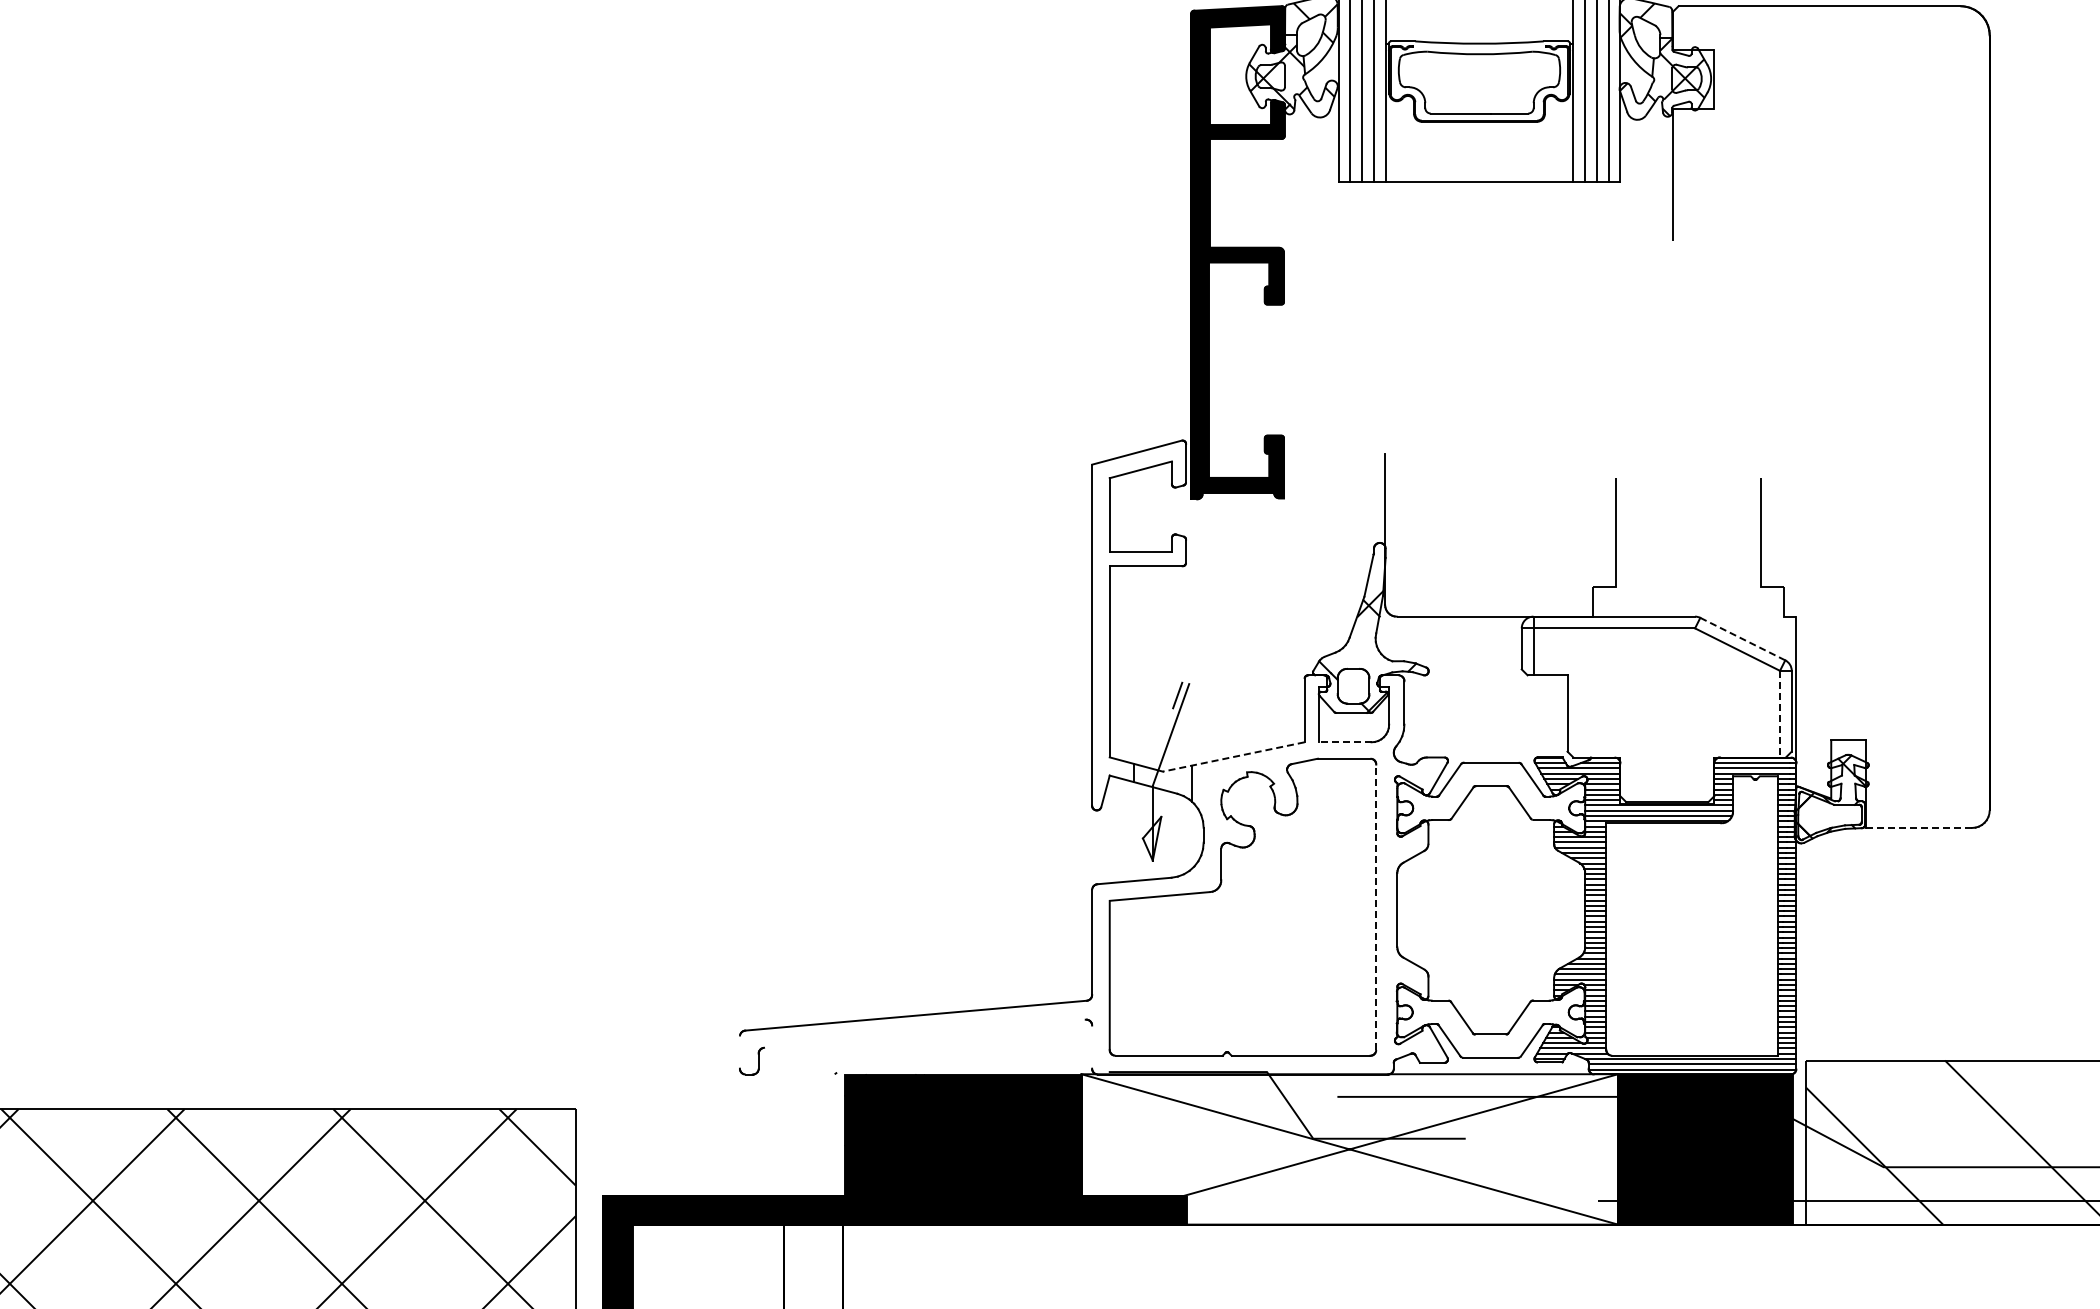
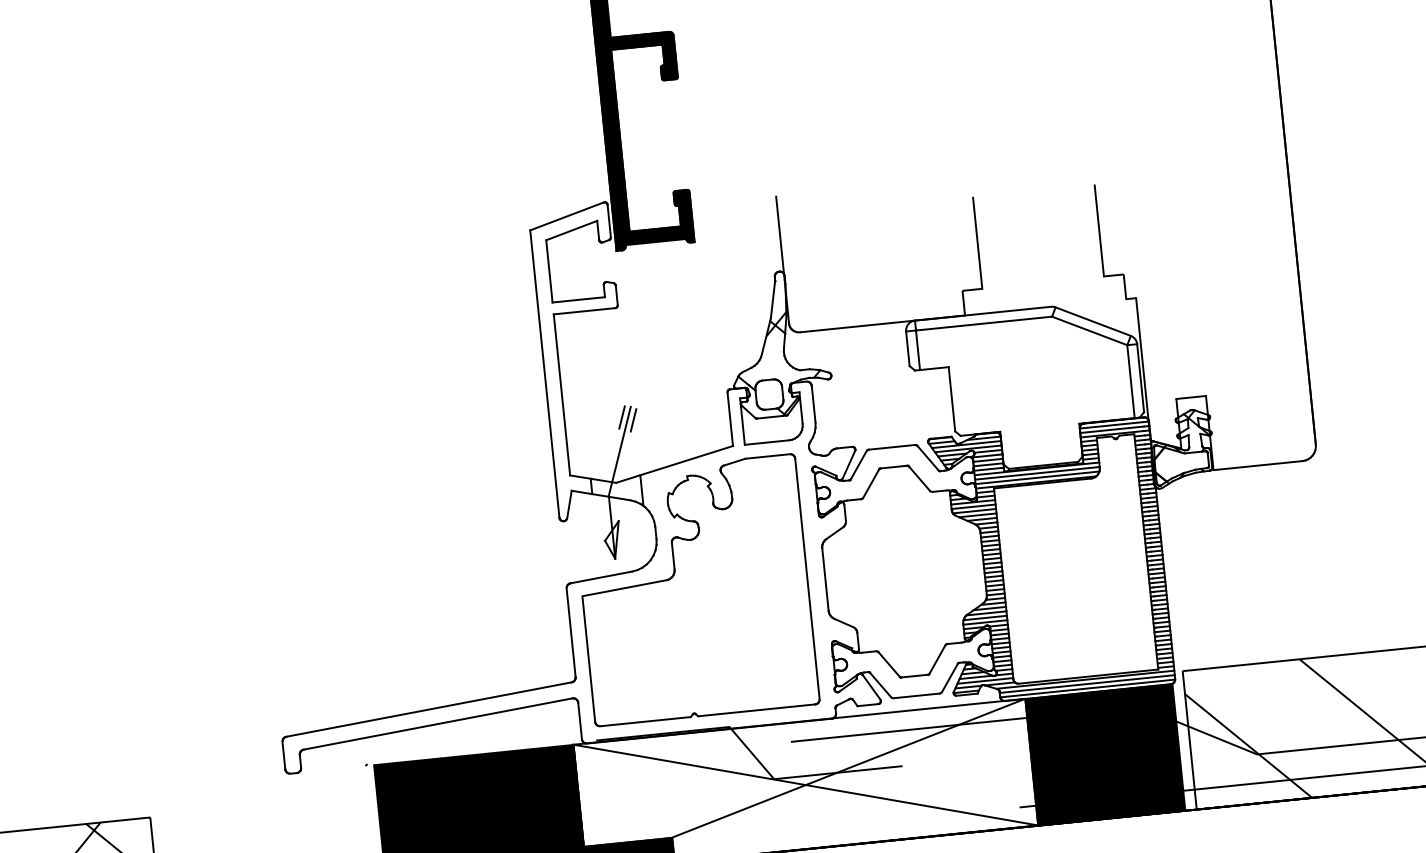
line: (1742, 638) -> (1092, 321), dashed -> solid
line: (1190, 699) -> (633, 419), added
line: (1780, 714) -> (1131, 381), dashed -> solid
line: (1344, 742) -> (766, 442), dashed -> solid
line: (1233, 757) -> (674, 464), dashed -> solid
line: (1919, 827) -> (1258, 465), dashed -> solid
line: (1376, 907) -> (807, 579), dashed -> solid
line: (924, 1033) -> (437, 723), added
line: (1092, 1046) -> (580, 720), added
line: (739, 1052) -> (283, 755), added

